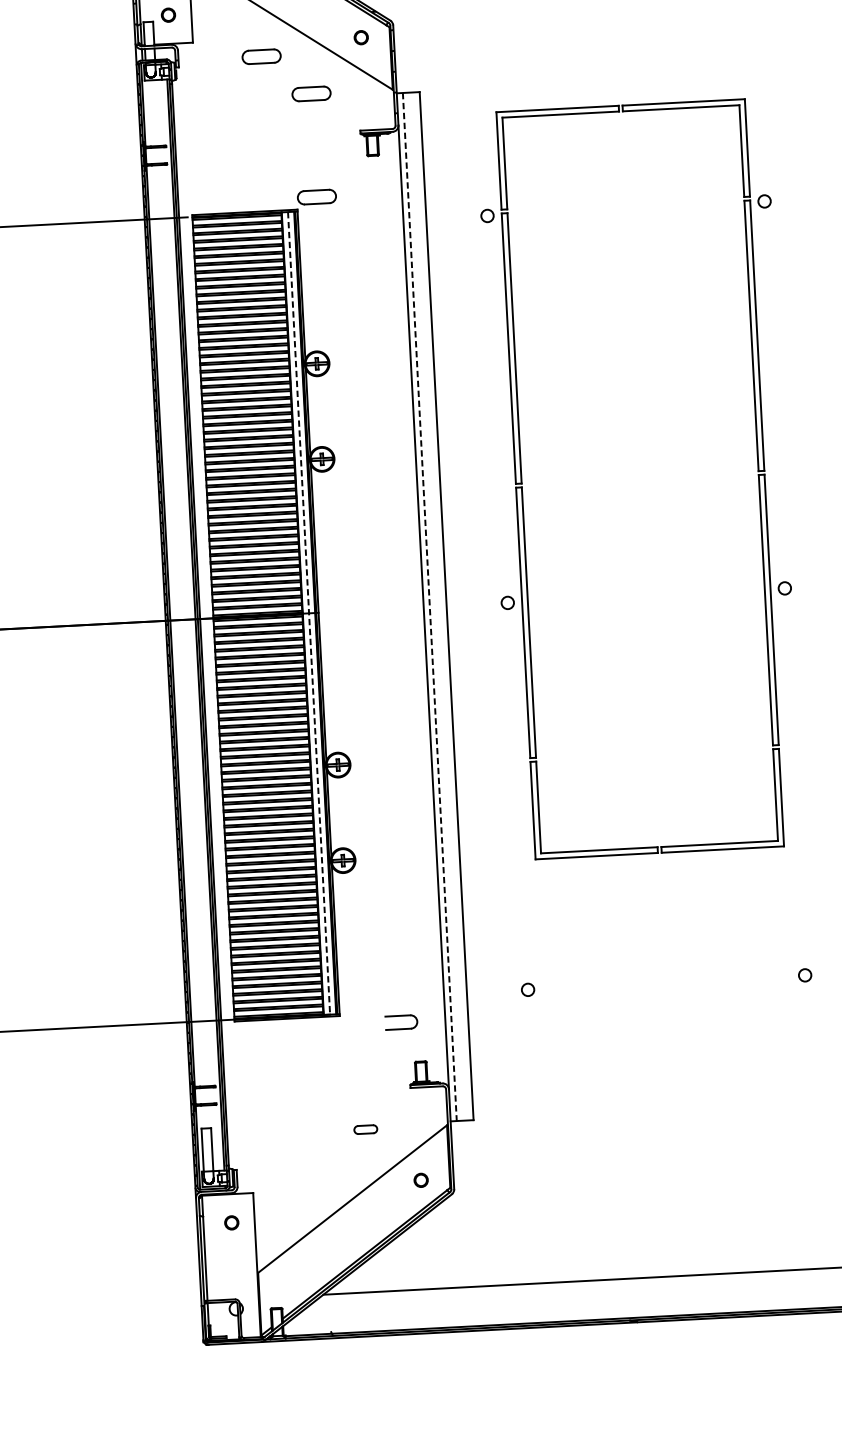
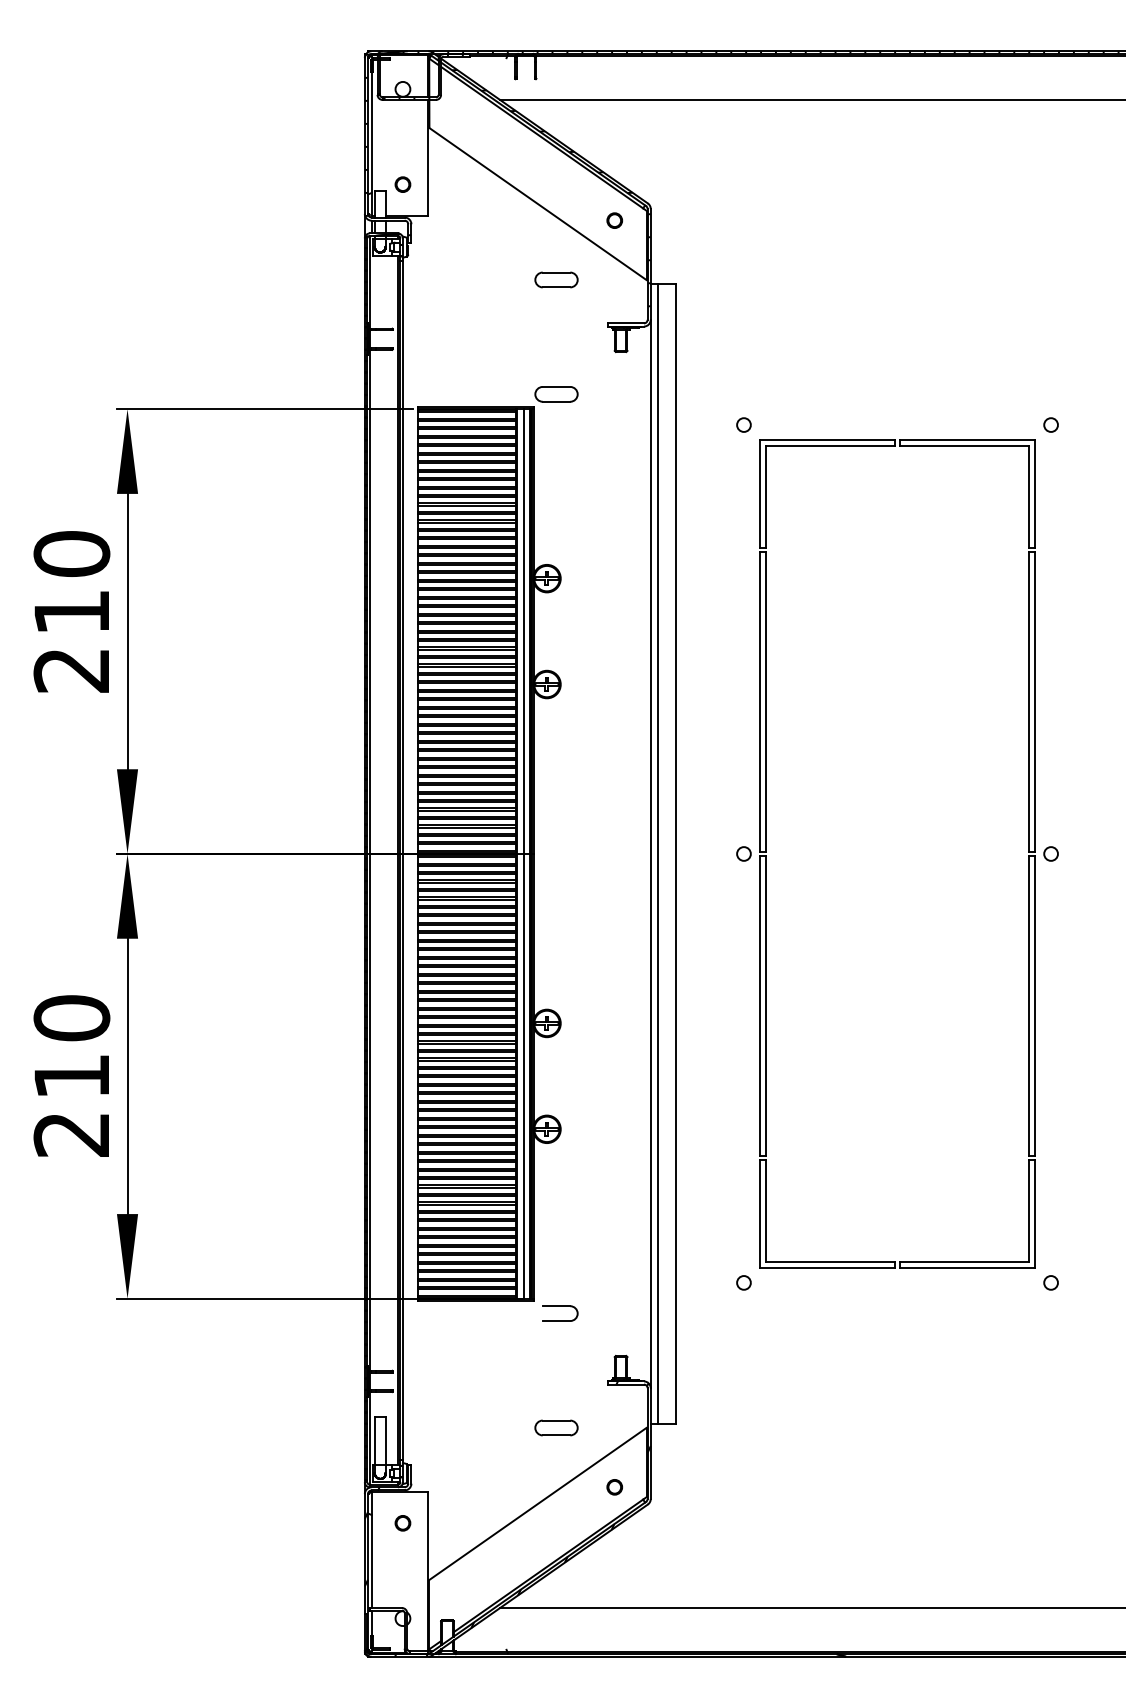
part: (261, 56) -> (503, 235), removed
part: (521, 484) -> (766, 852), moved
line: (429, 606) -> (657, 853), dashed -> solid
line: (308, 612) -> (523, 853), dashed -> solid
part: (401, 1016) -> (560, 1306), moved
part: (365, 1129) -> (556, 1427), size x1.67
hatch: (325, 1213) -> (507, 1518), added

